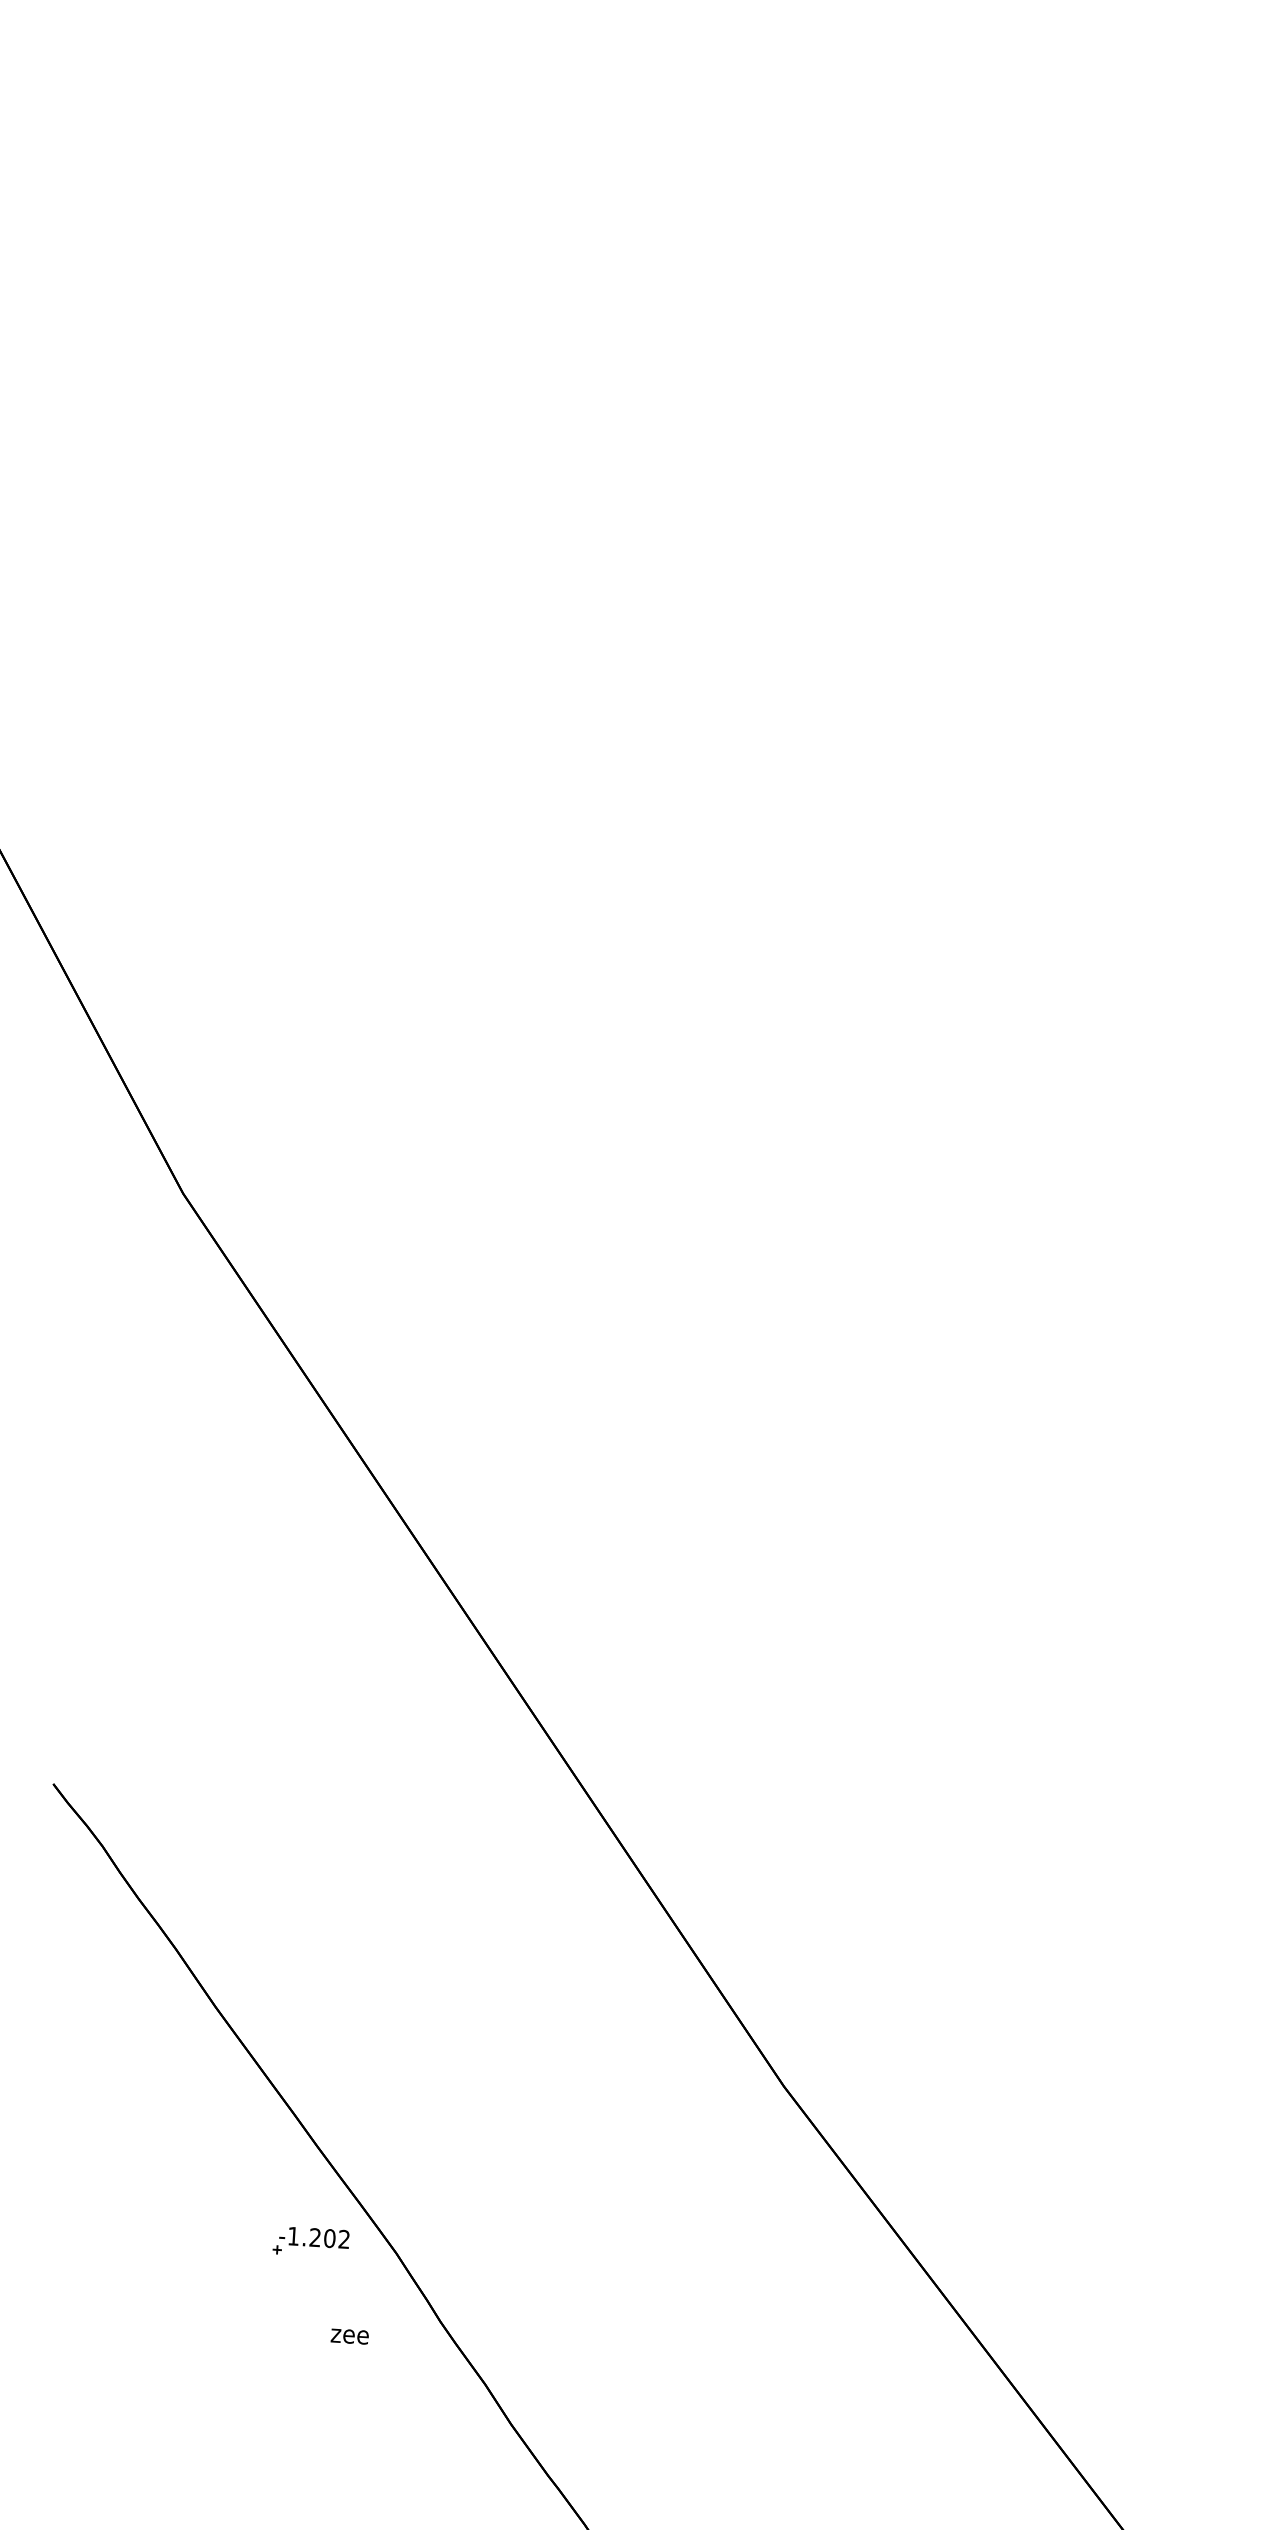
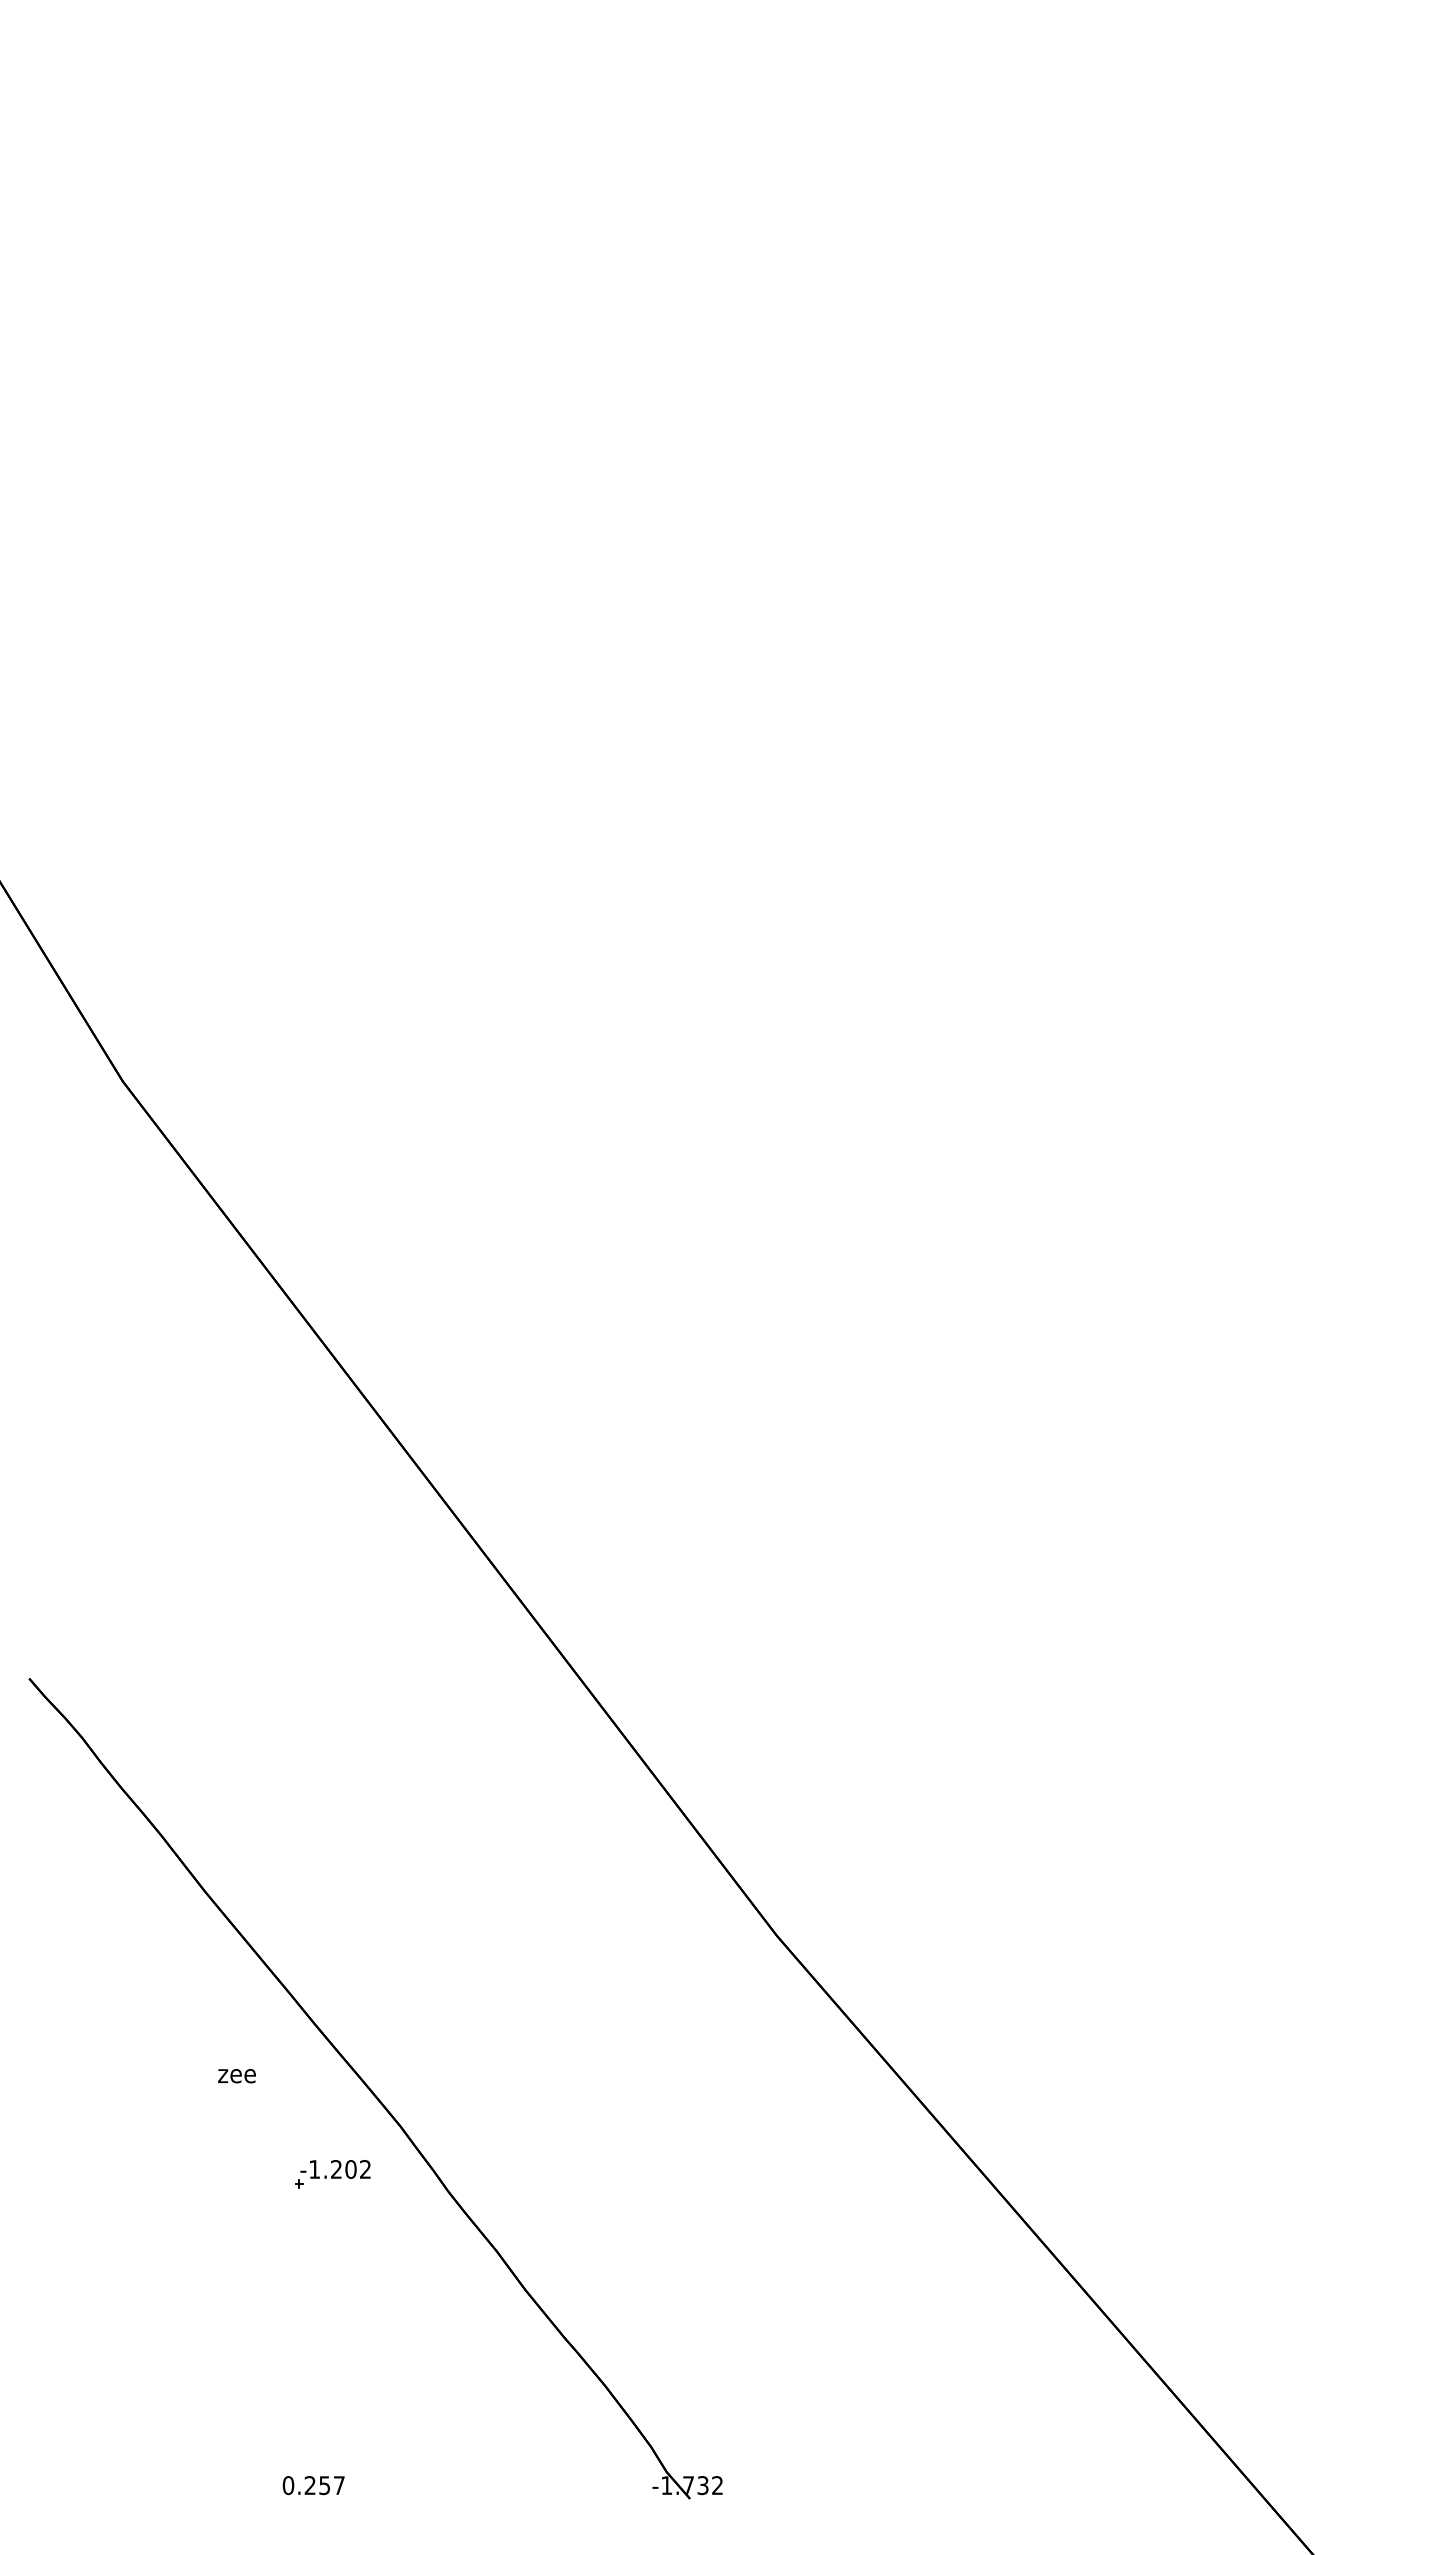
part: (311, 2242) -> (332, 2174), moved
text: (349, 2336) -> (236, 2076), moved

